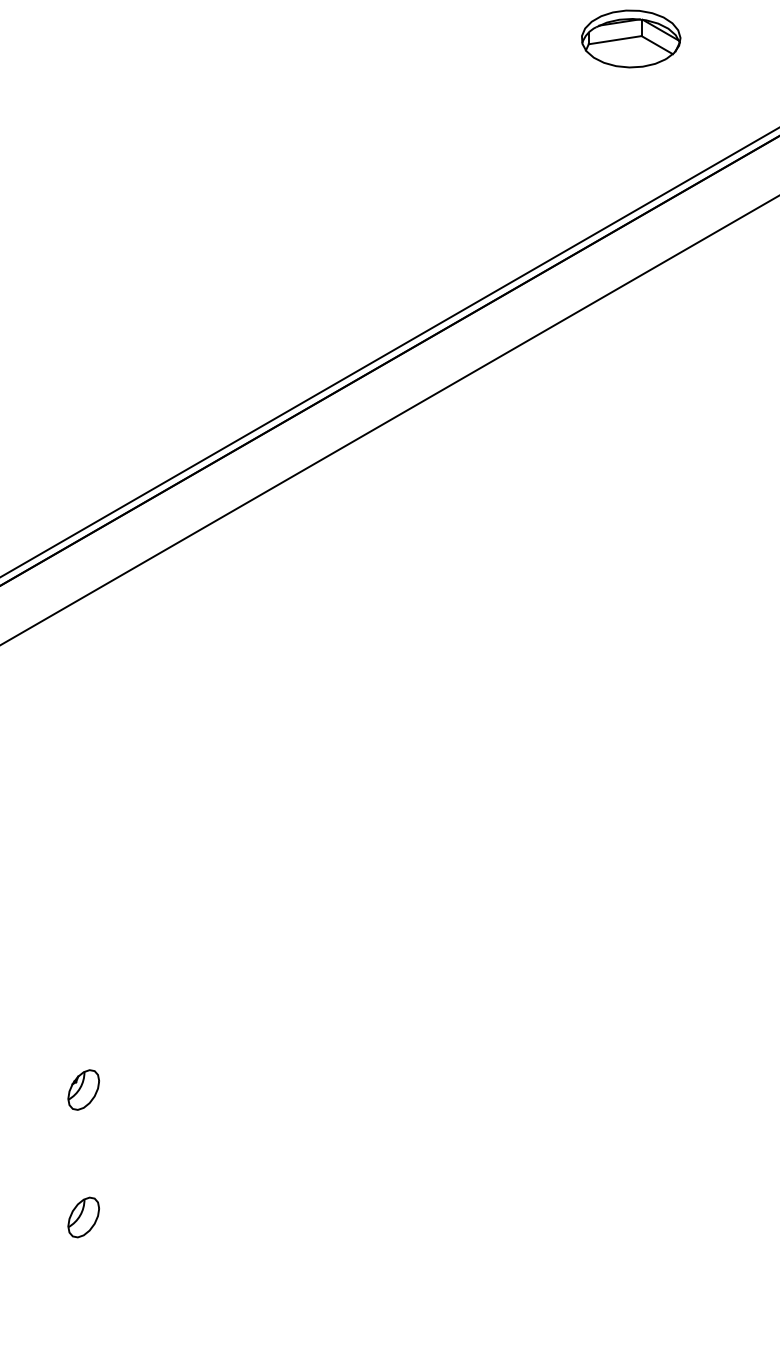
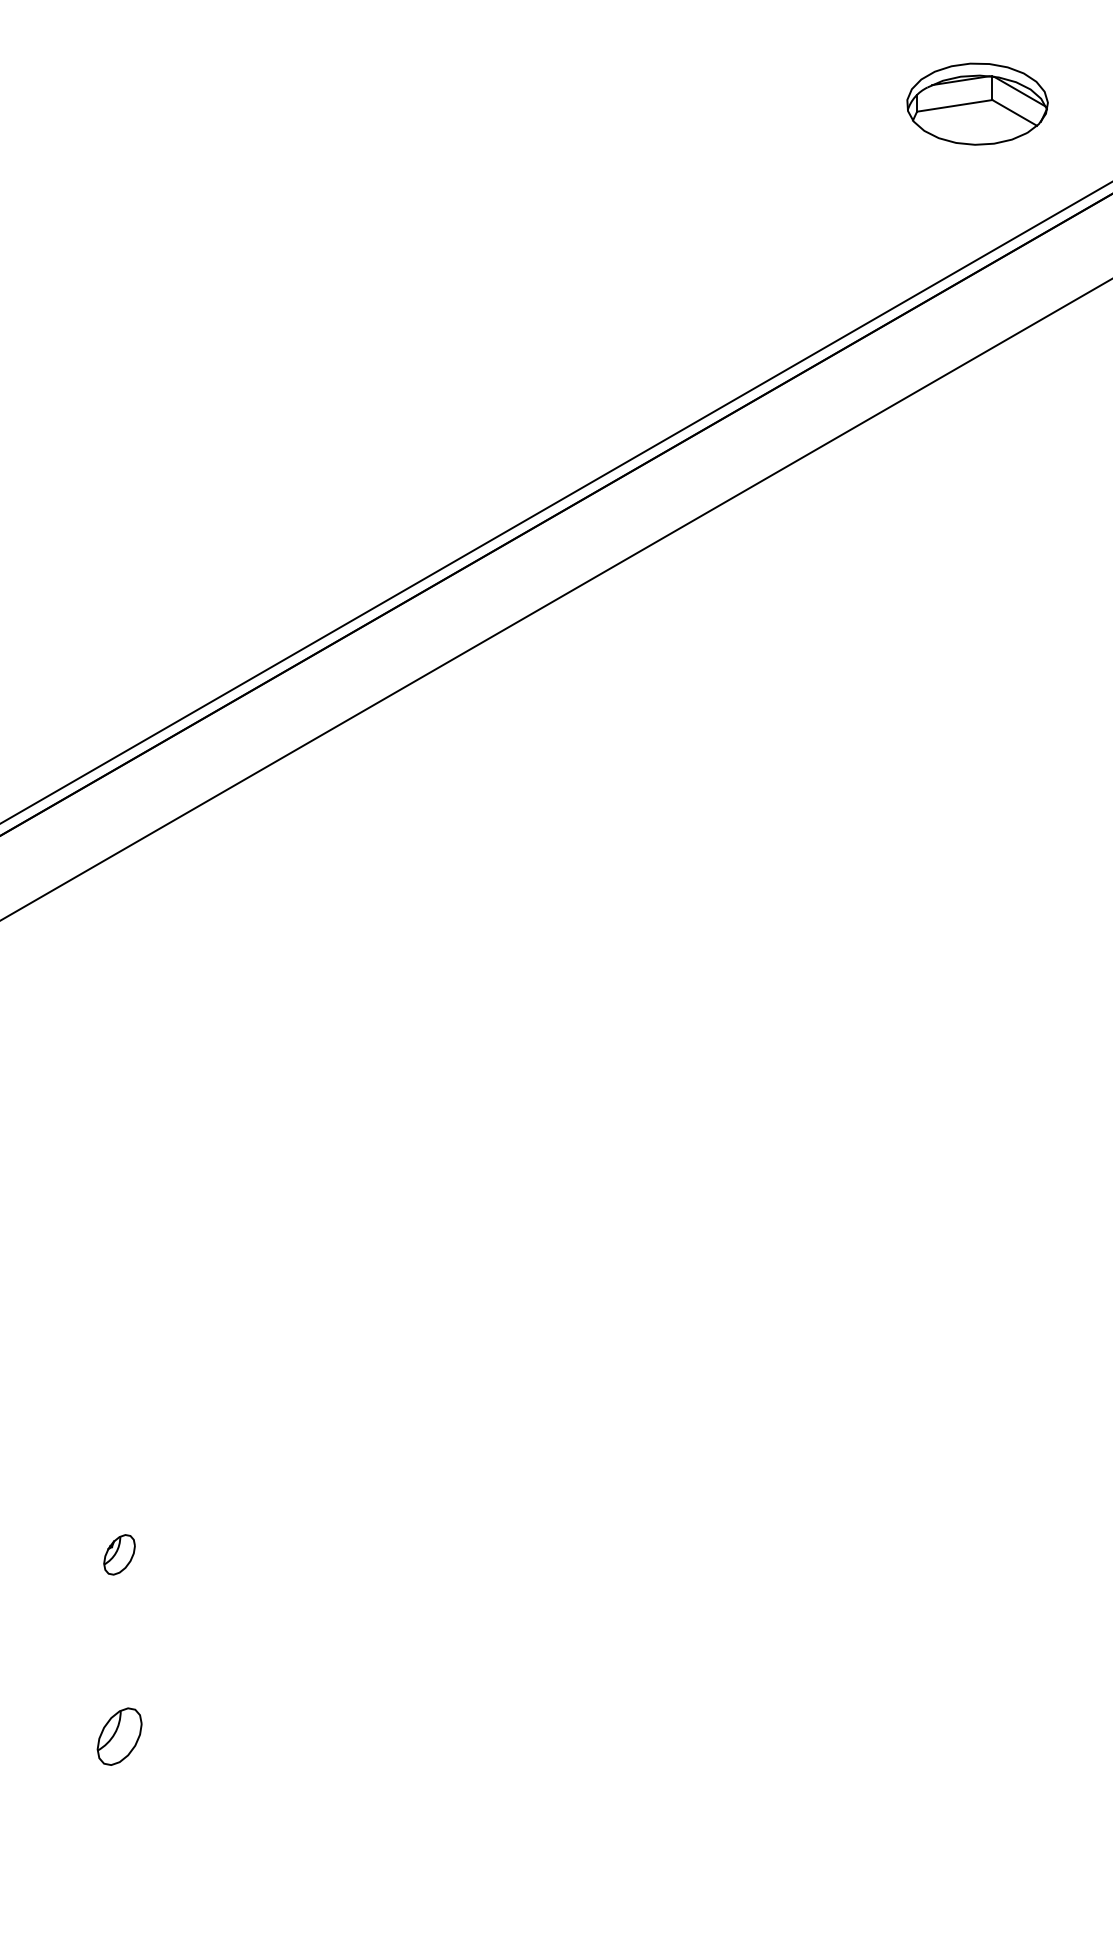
part: (631, 38) -> (978, 103), moved
part: (83, 1089) -> (119, 1554), size x0.7

